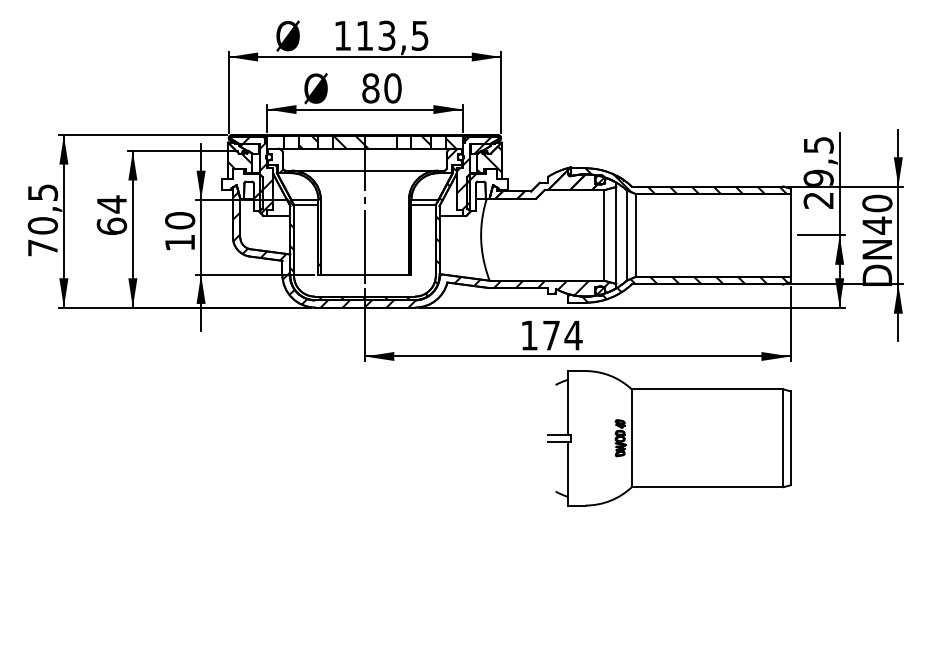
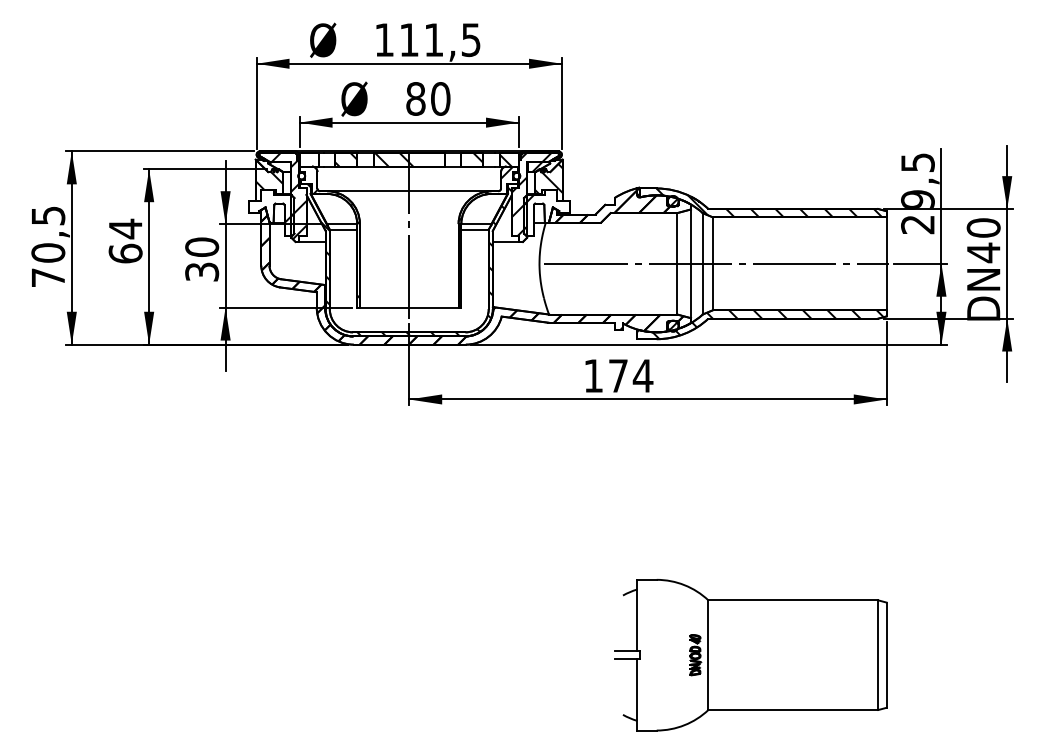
text: (386, 36) -> (433, 40), 113,5 -> 111,5
line: (639, 235) -> (716, 263), added
text: (180, 242) -> (202, 271), 10 -> 30
hatch: (421, 249) -> (472, 279), added
part: (669, 438) -> (750, 655), moved

